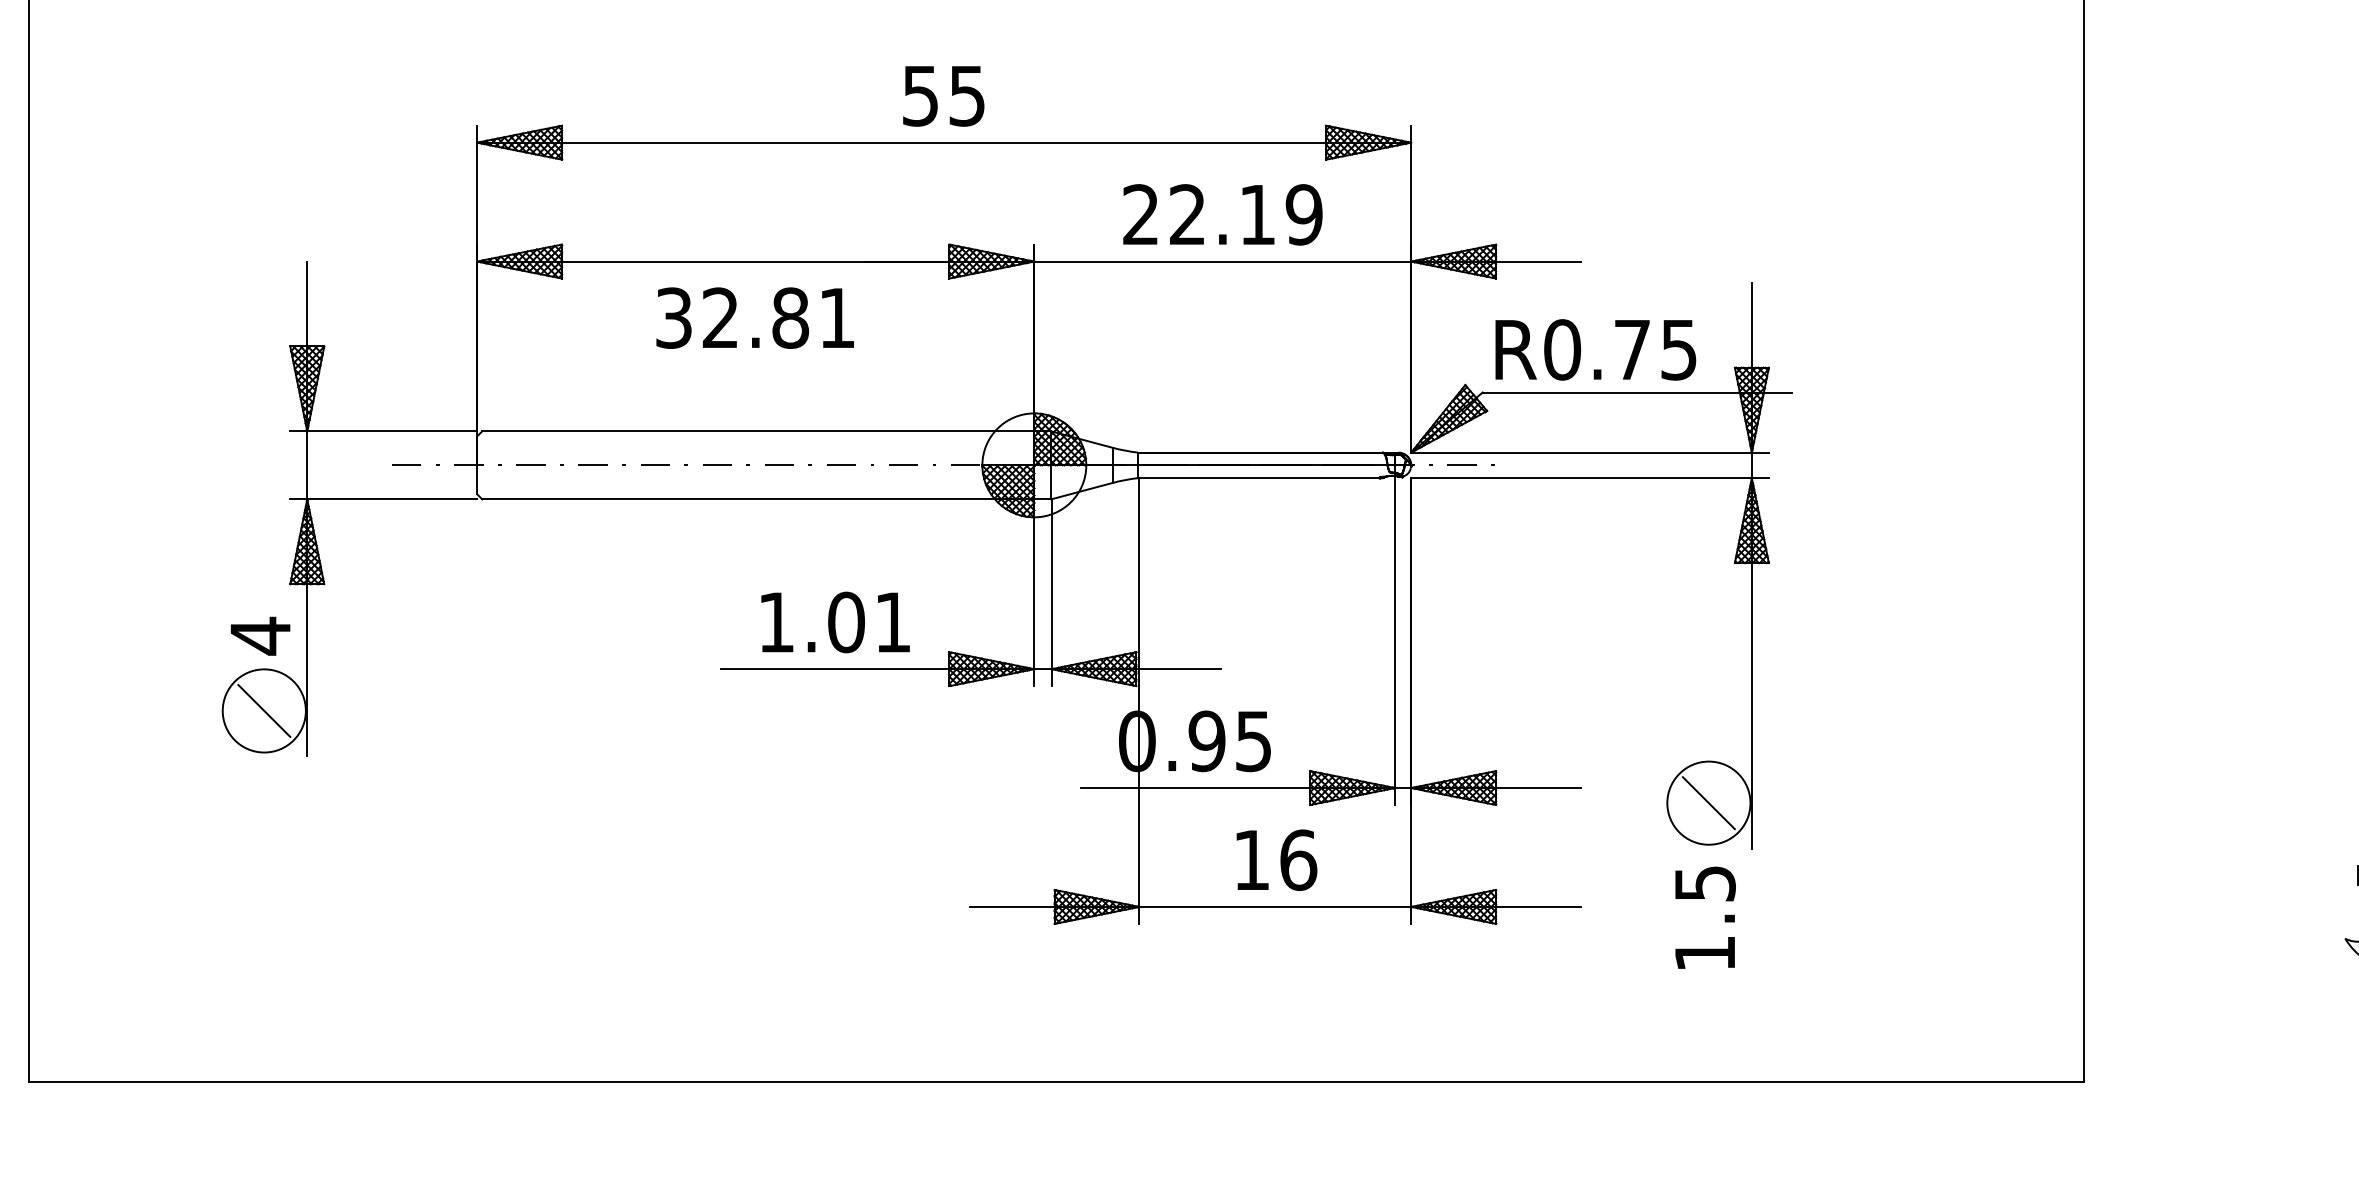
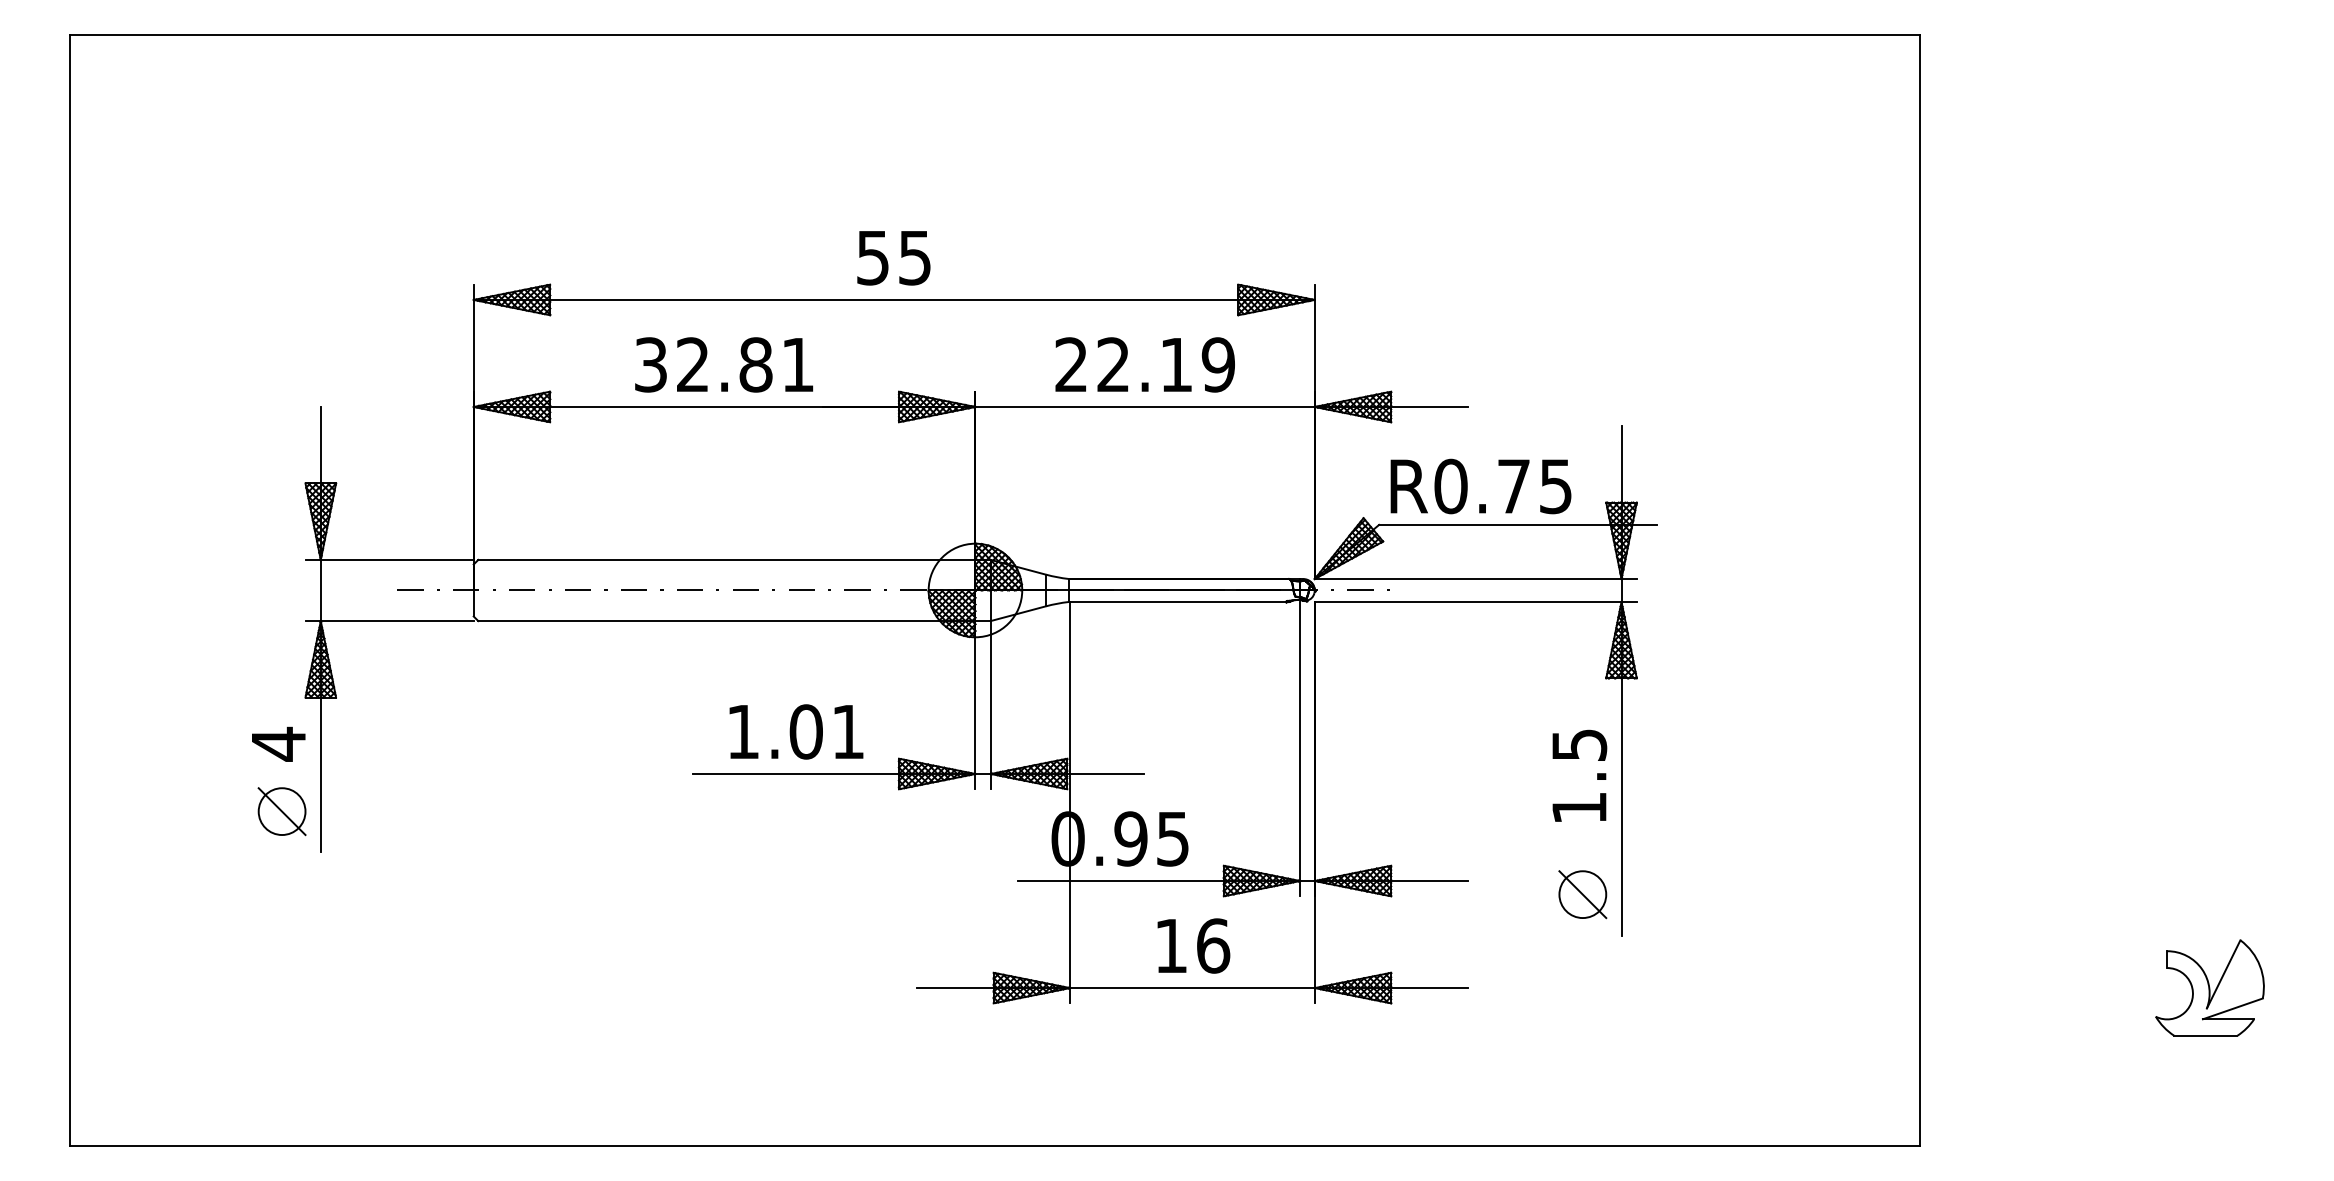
text: (755, 317) -> (724, 364), moved
circle: (263, 710) -> (281, 811), size x0.62
circle: (1708, 803) -> (1582, 894), size x0.62
text: (1705, 917) -> (1579, 775), moved

